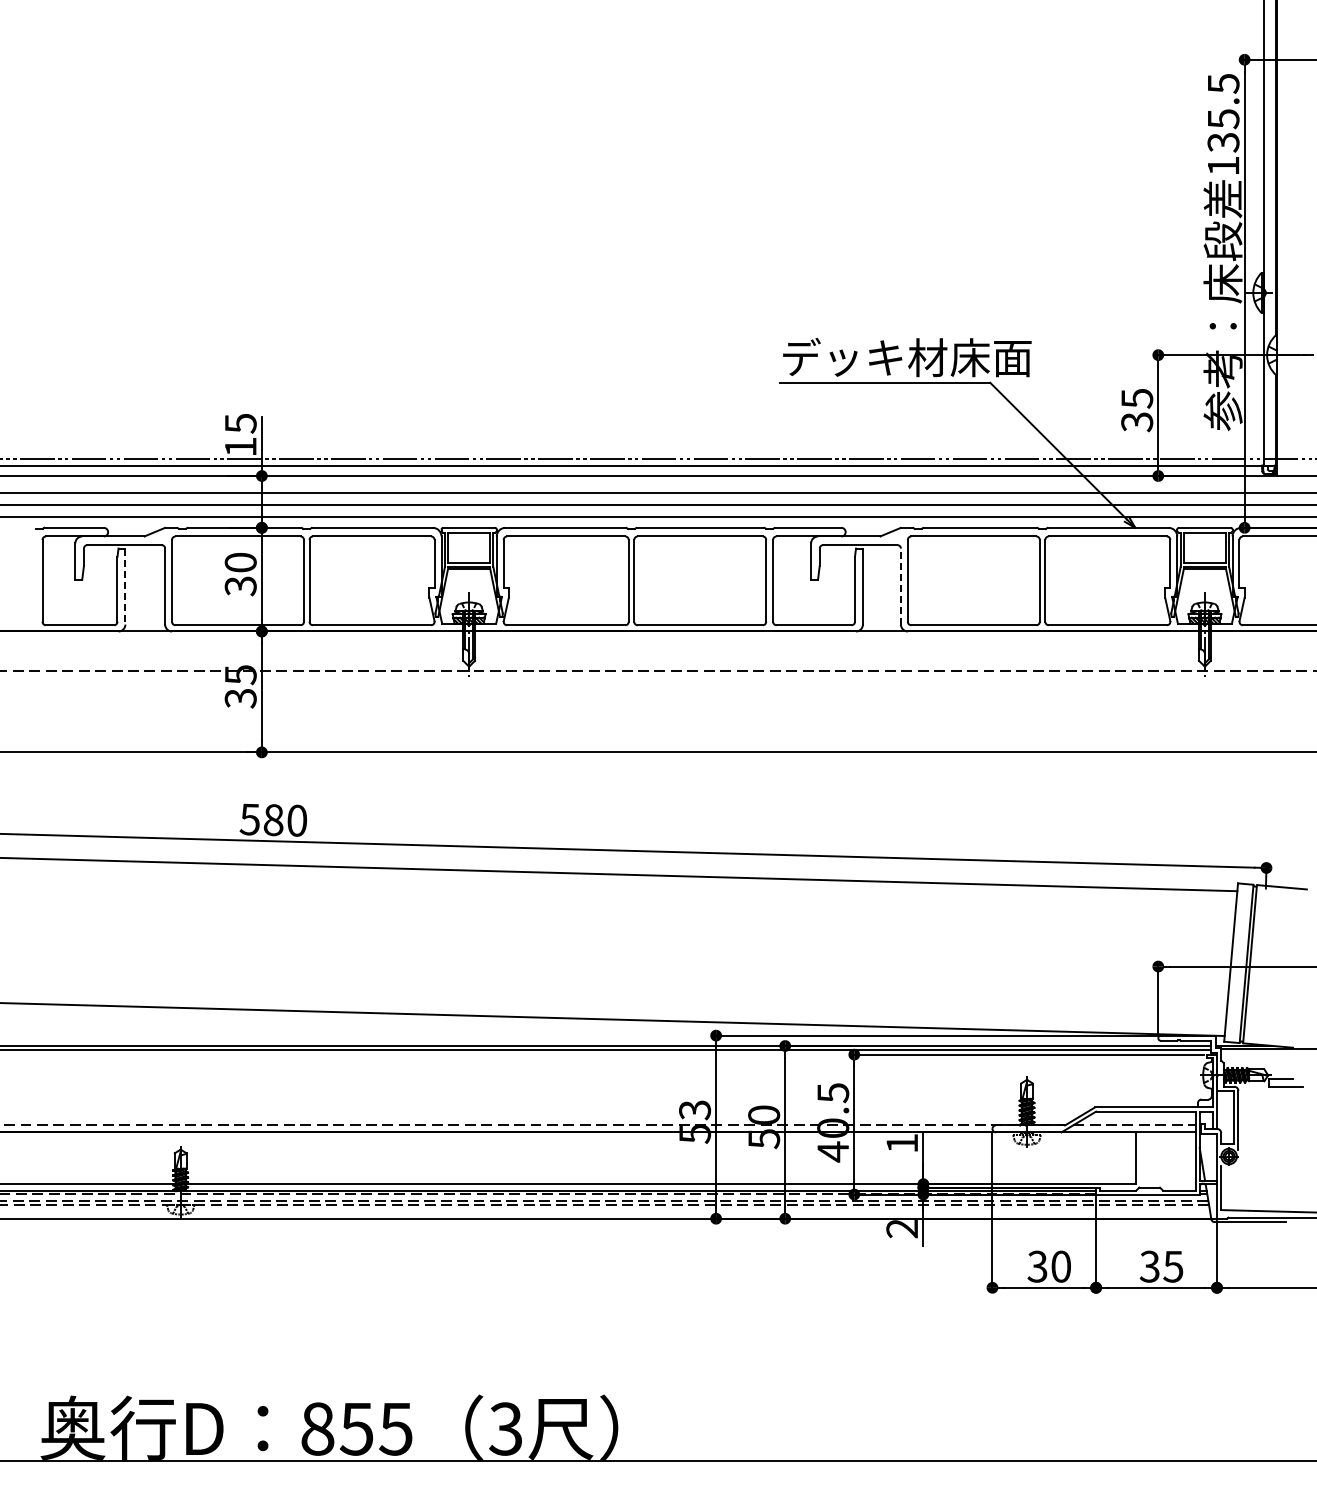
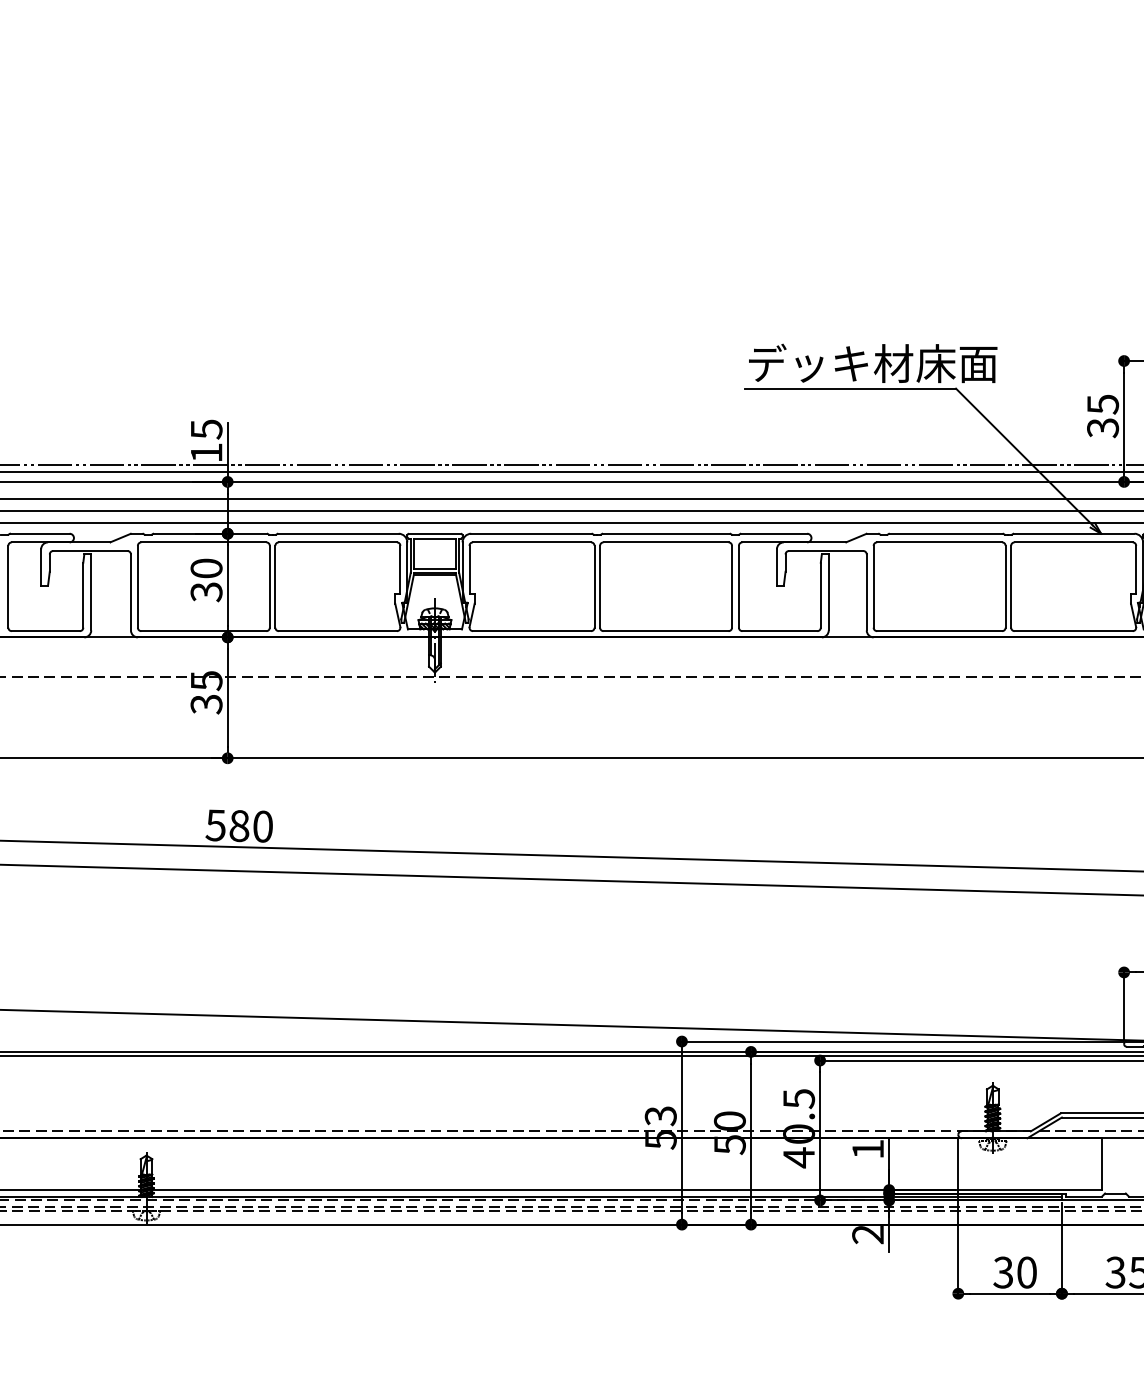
line: (125, 586) -> (91, 592), dashed -> solid
line: (900, 586) -> (866, 592), dashed -> solid

